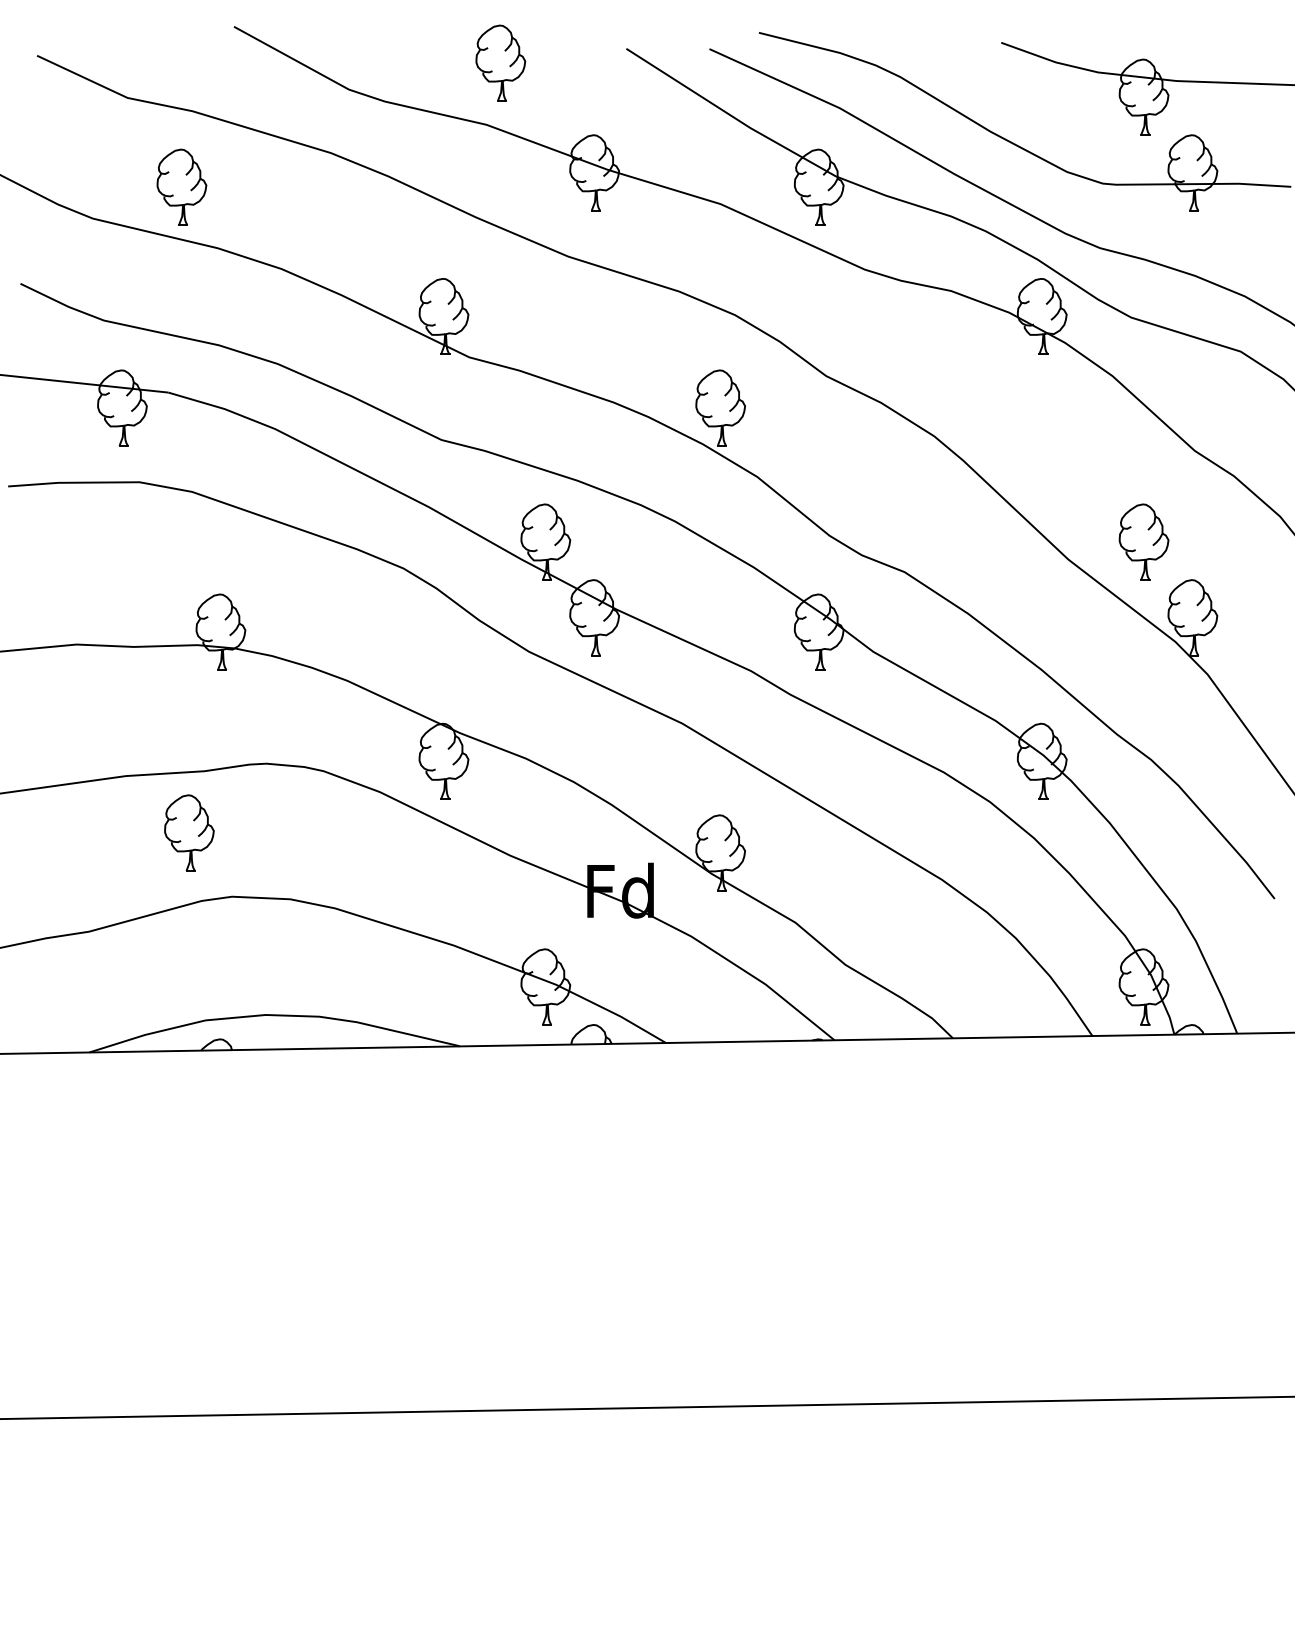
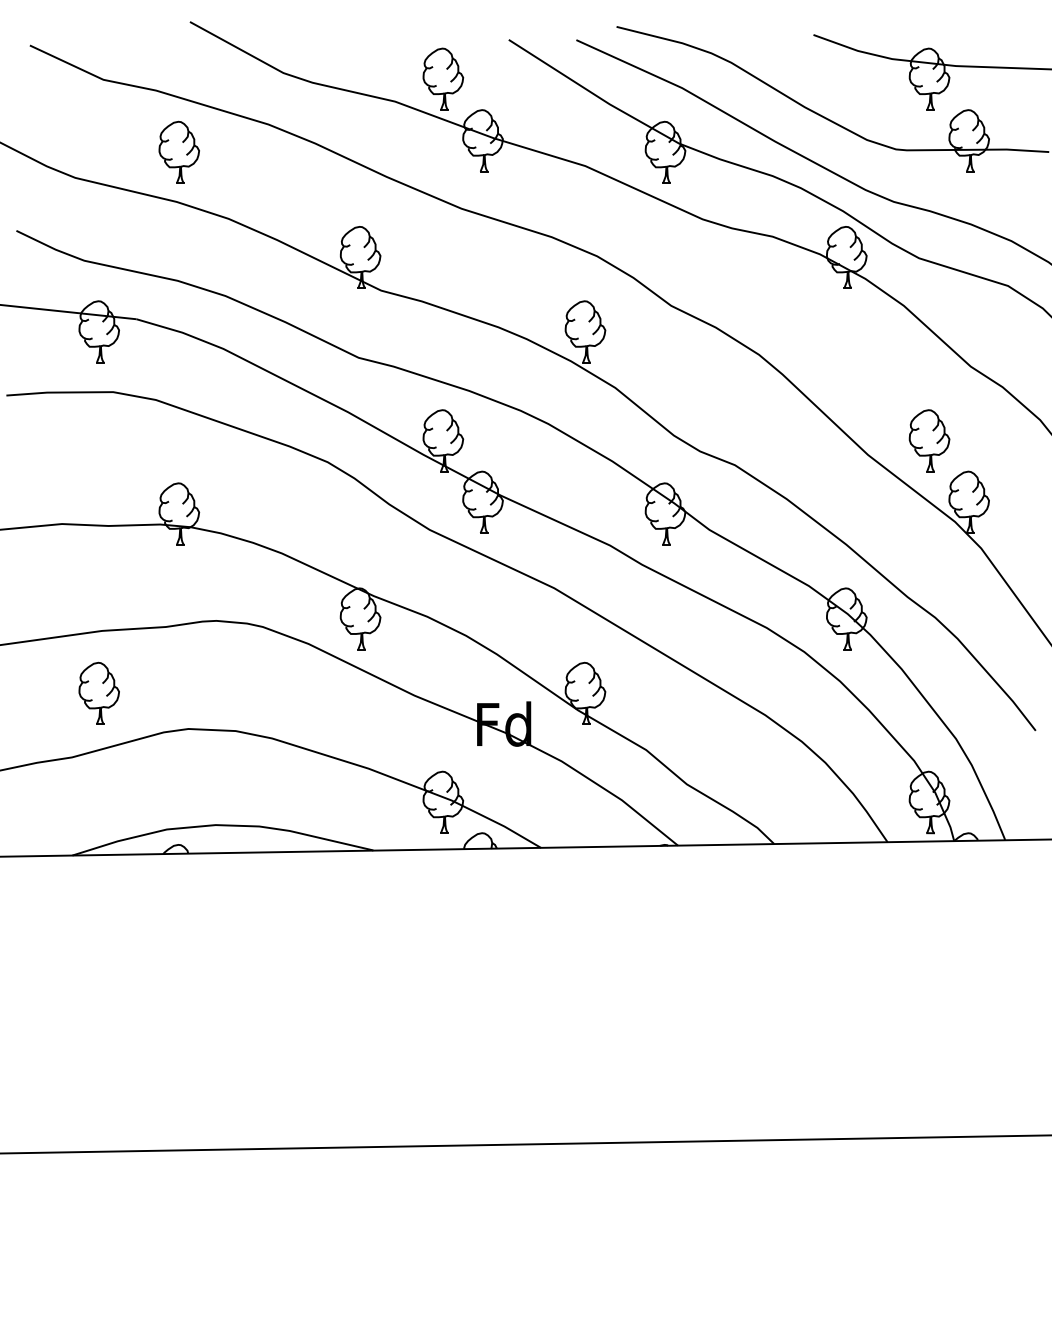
part: (500, 62) -> (443, 78), moved
part: (181, 186) -> (178, 151), moved
part: (189, 832) -> (99, 693), moved

